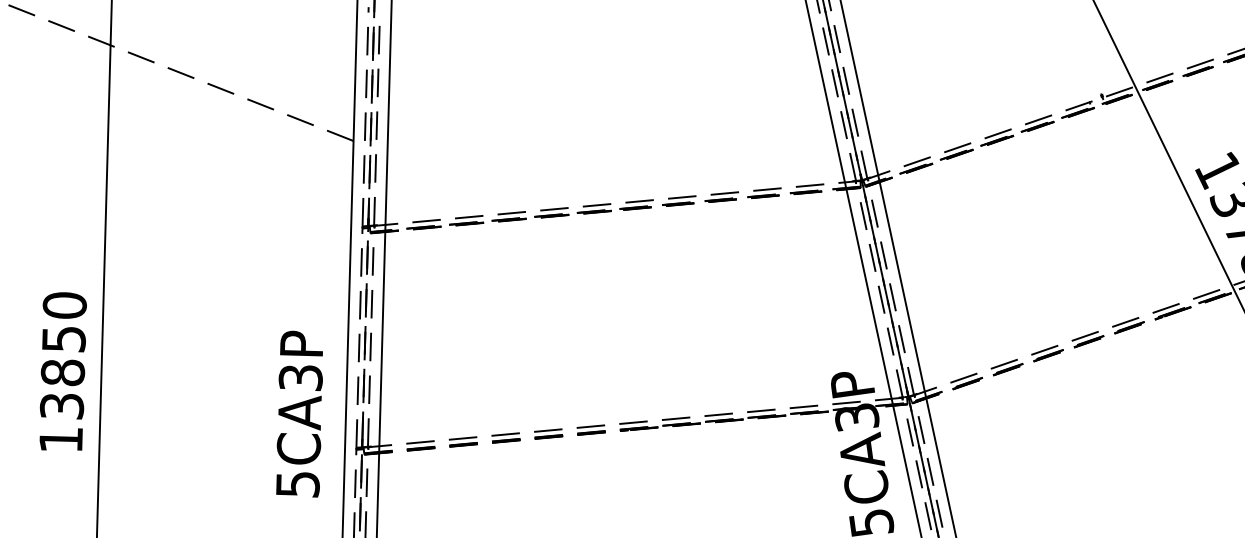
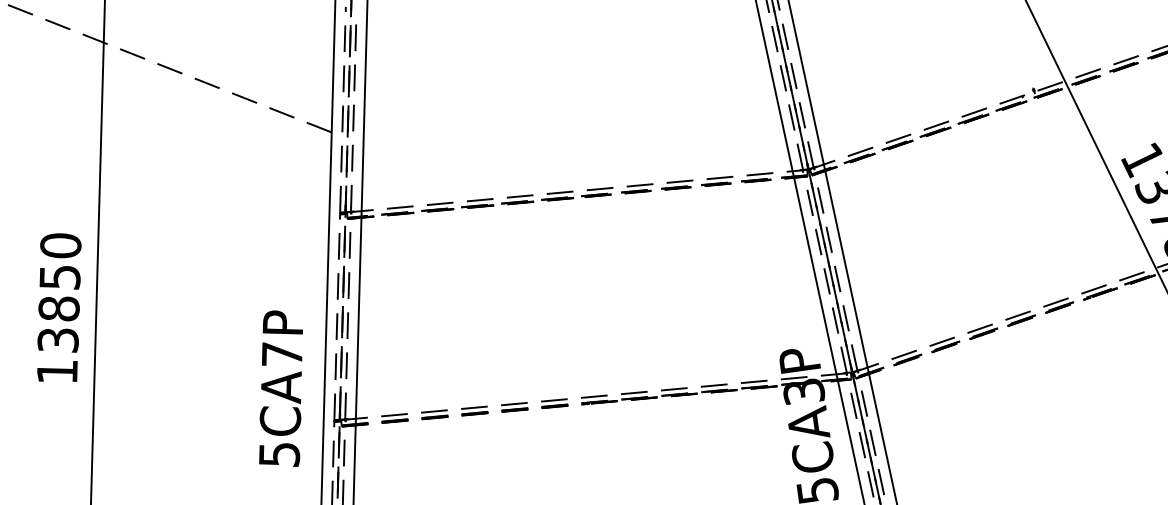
text: (63, 371) -> (59, 307), moved
text: (300, 377) -> (281, 354), 5CA3P -> 5CA7P

